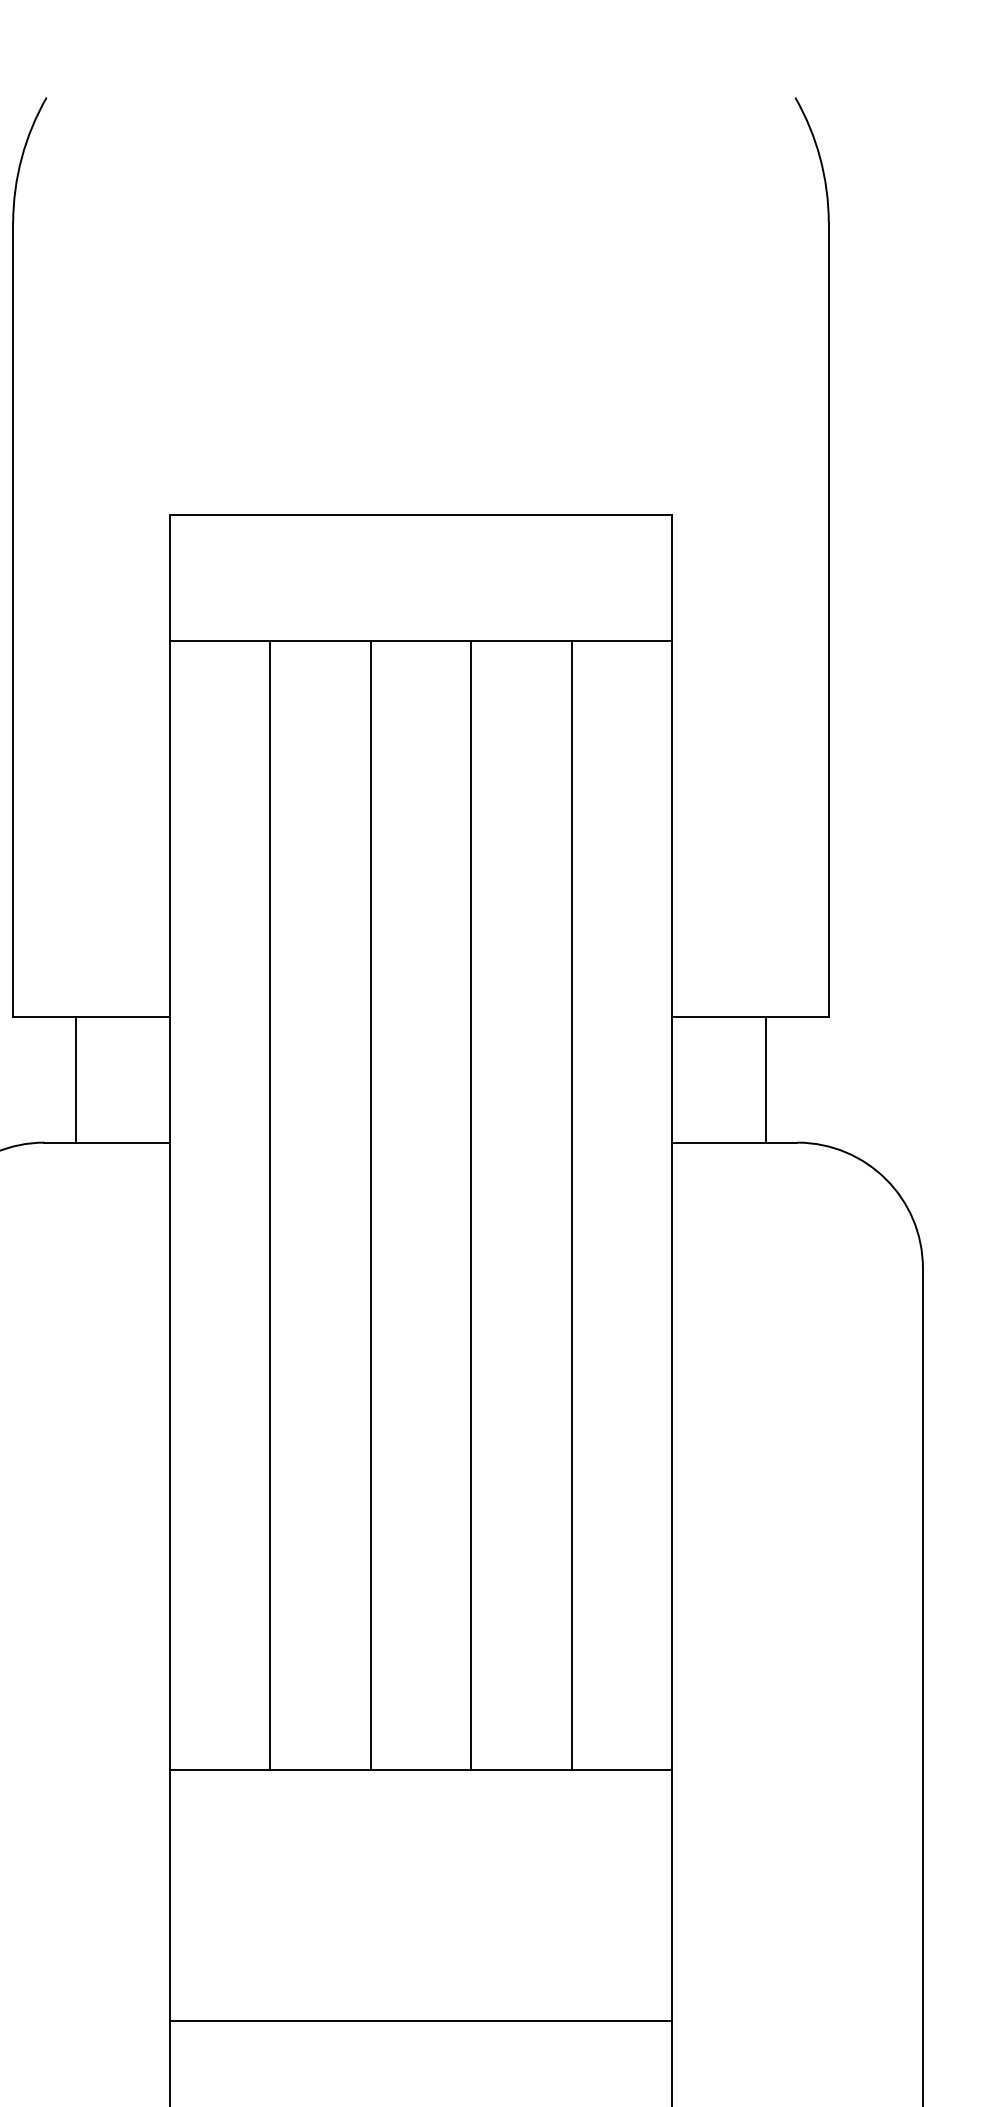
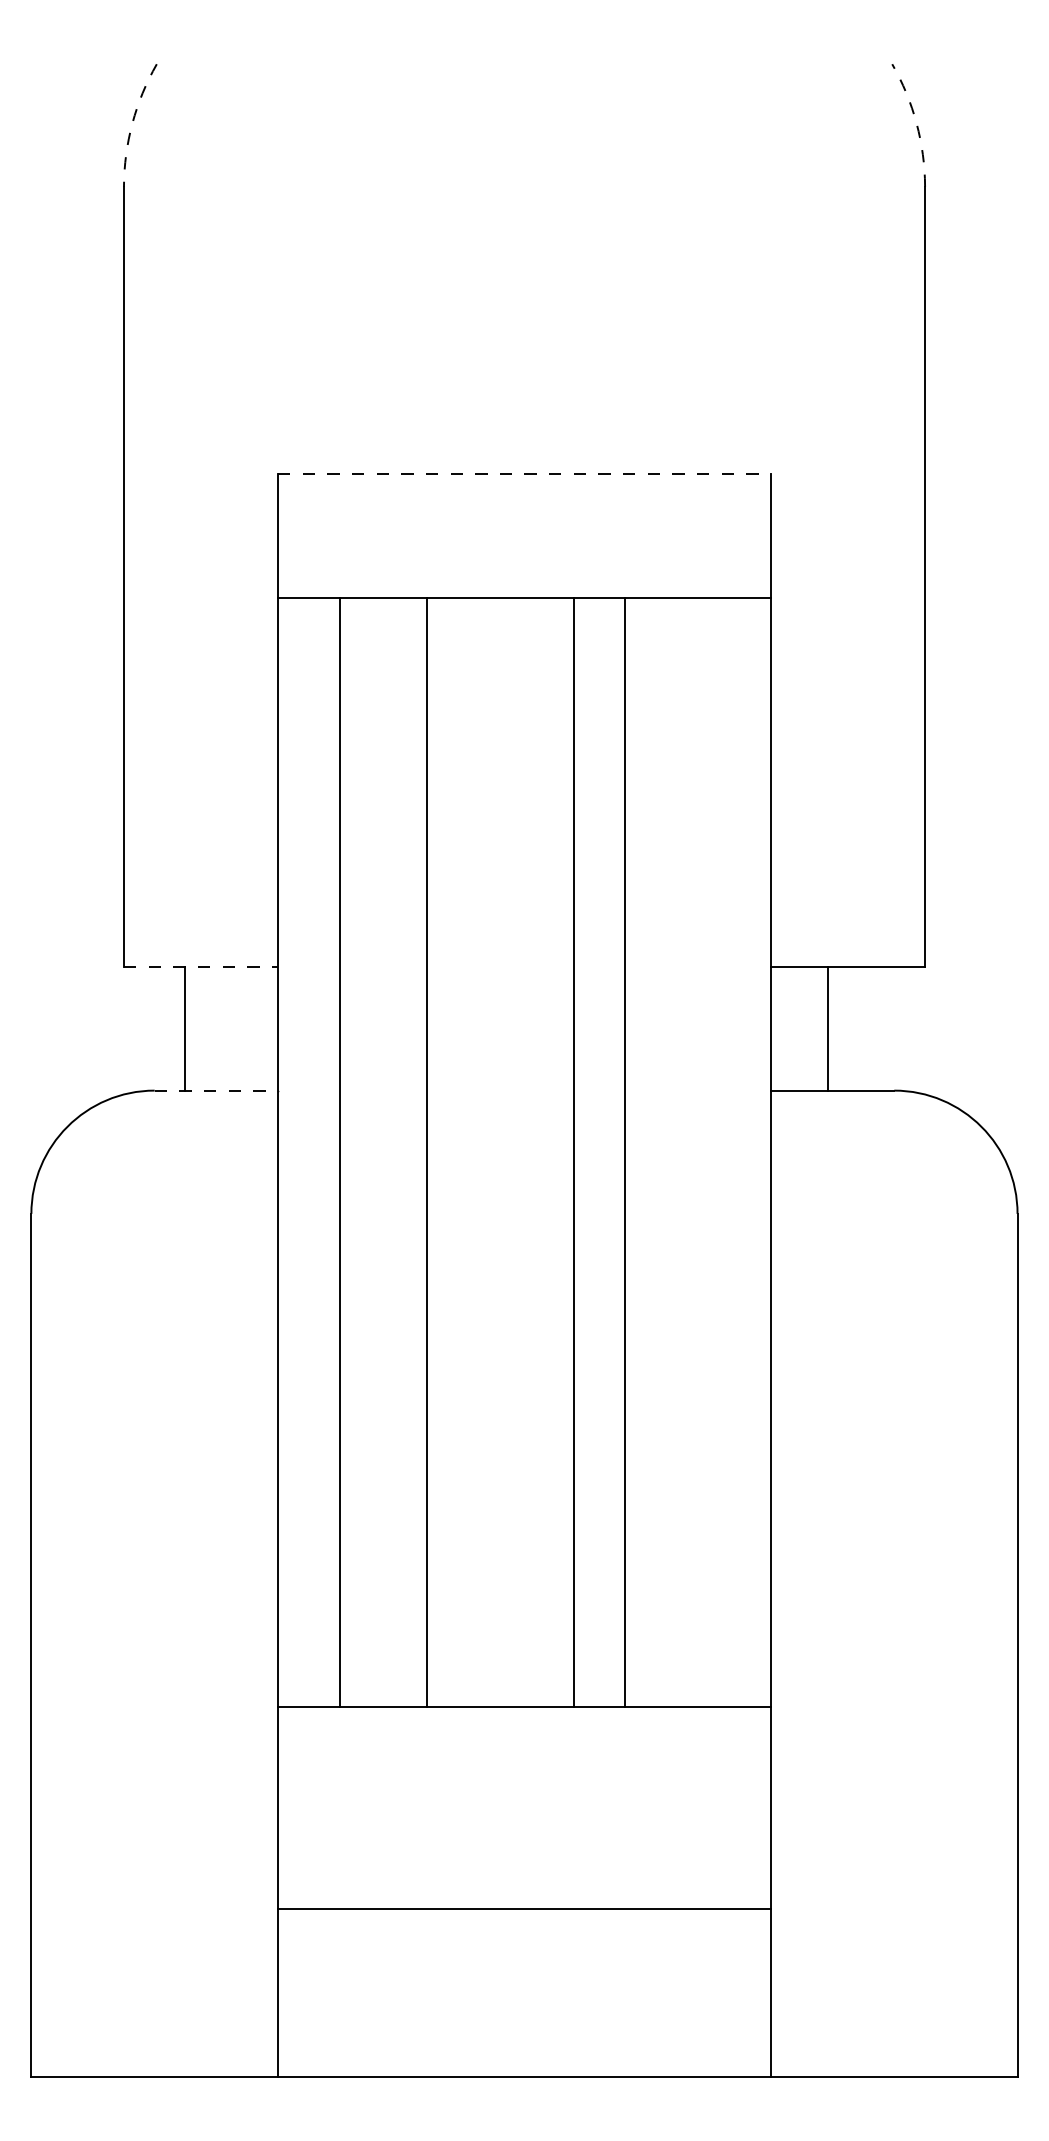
arc: (21, 158) -> (132, 123), solid -> dashed
arc: (820, 158) -> (916, 123), solid -> dashed
line: (420, 515) -> (524, 474), solid -> dashed
line: (91, 1017) -> (200, 967), solid -> dashed
line: (766, 1079) -> (828, 1028), moved
line: (107, 1142) -> (216, 1090), solid -> dashed
line: (270, 1204) -> (339, 1151), moved
line: (371, 1204) -> (427, 1151), moved
line: (571, 1204) -> (625, 1151), moved
line: (420, 2021) -> (524, 1908), moved

